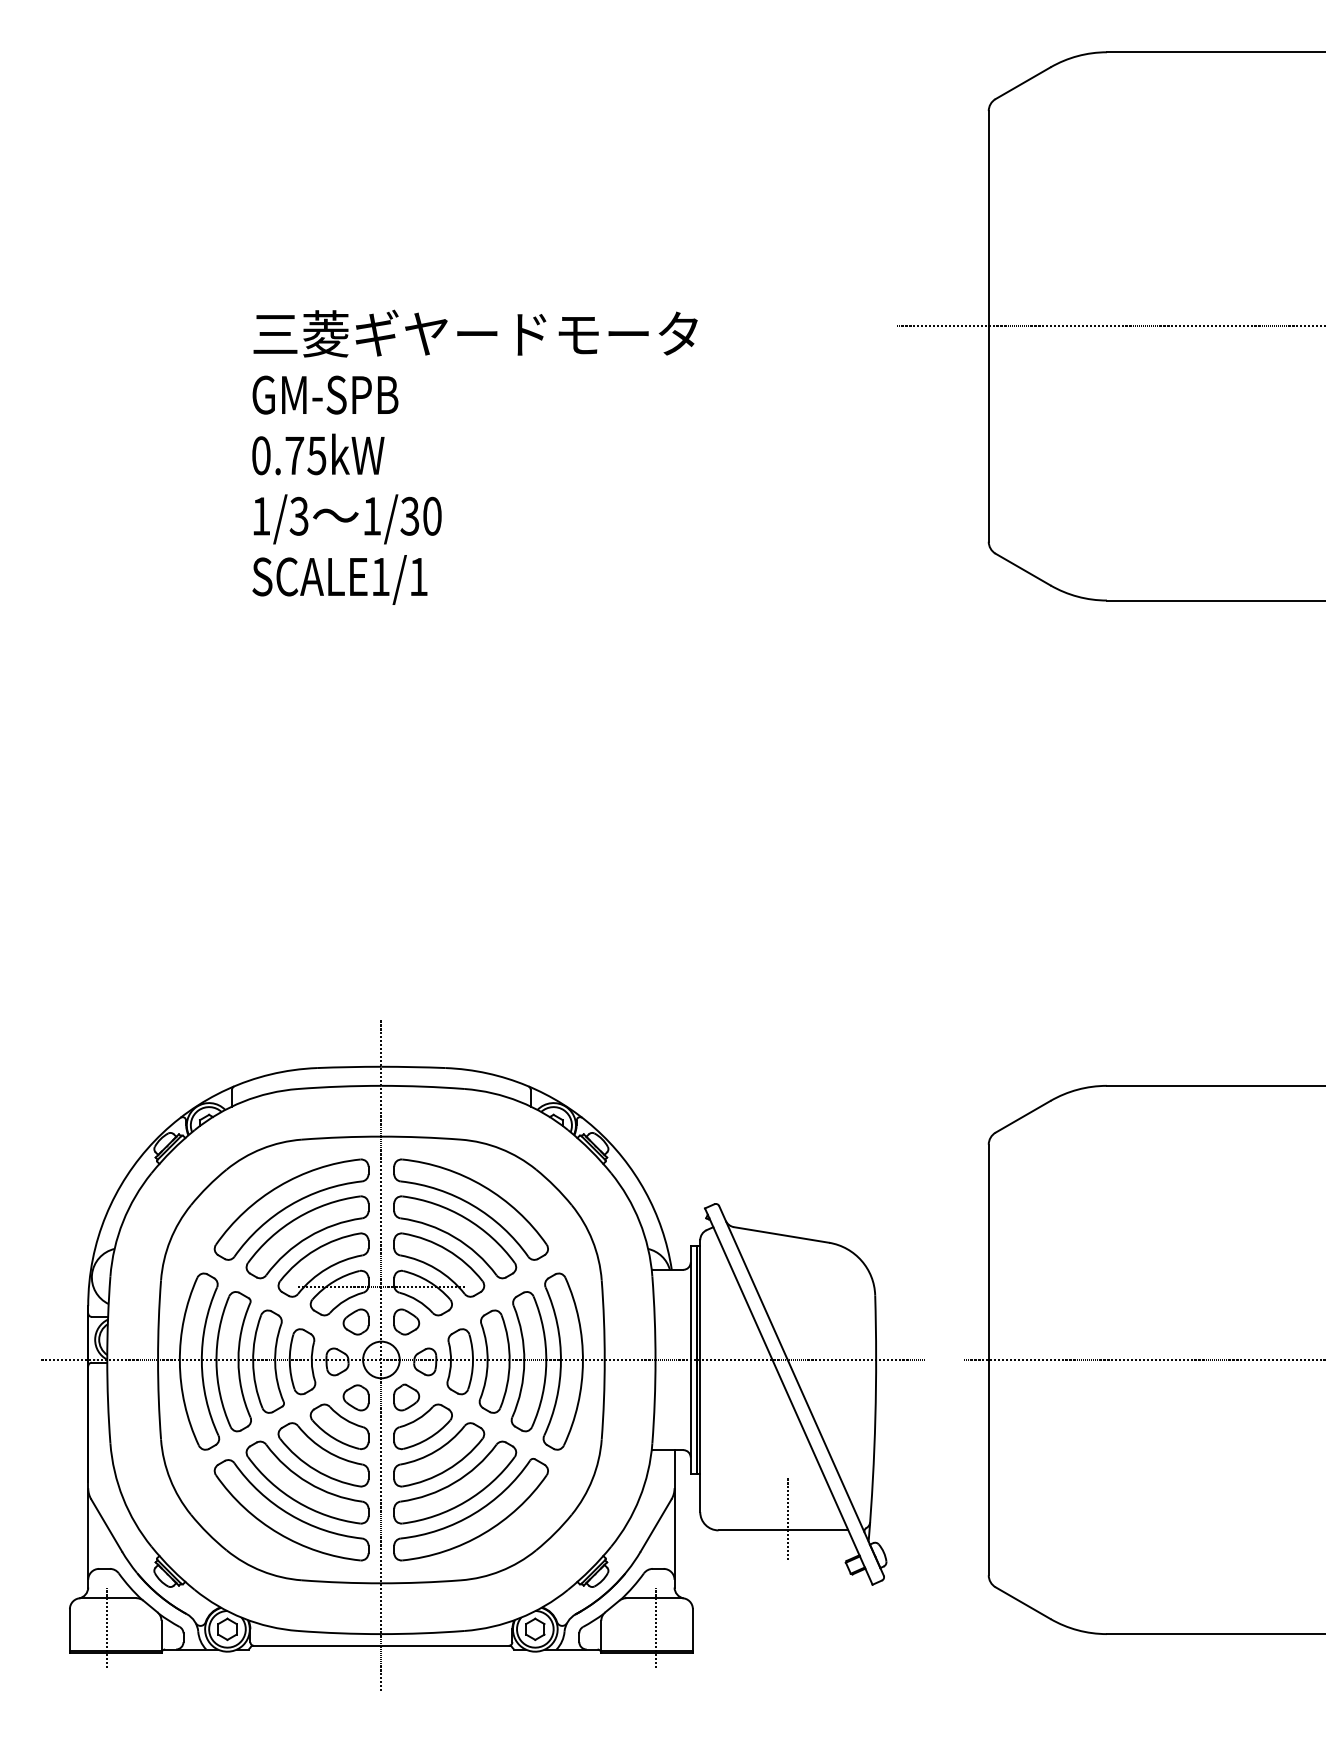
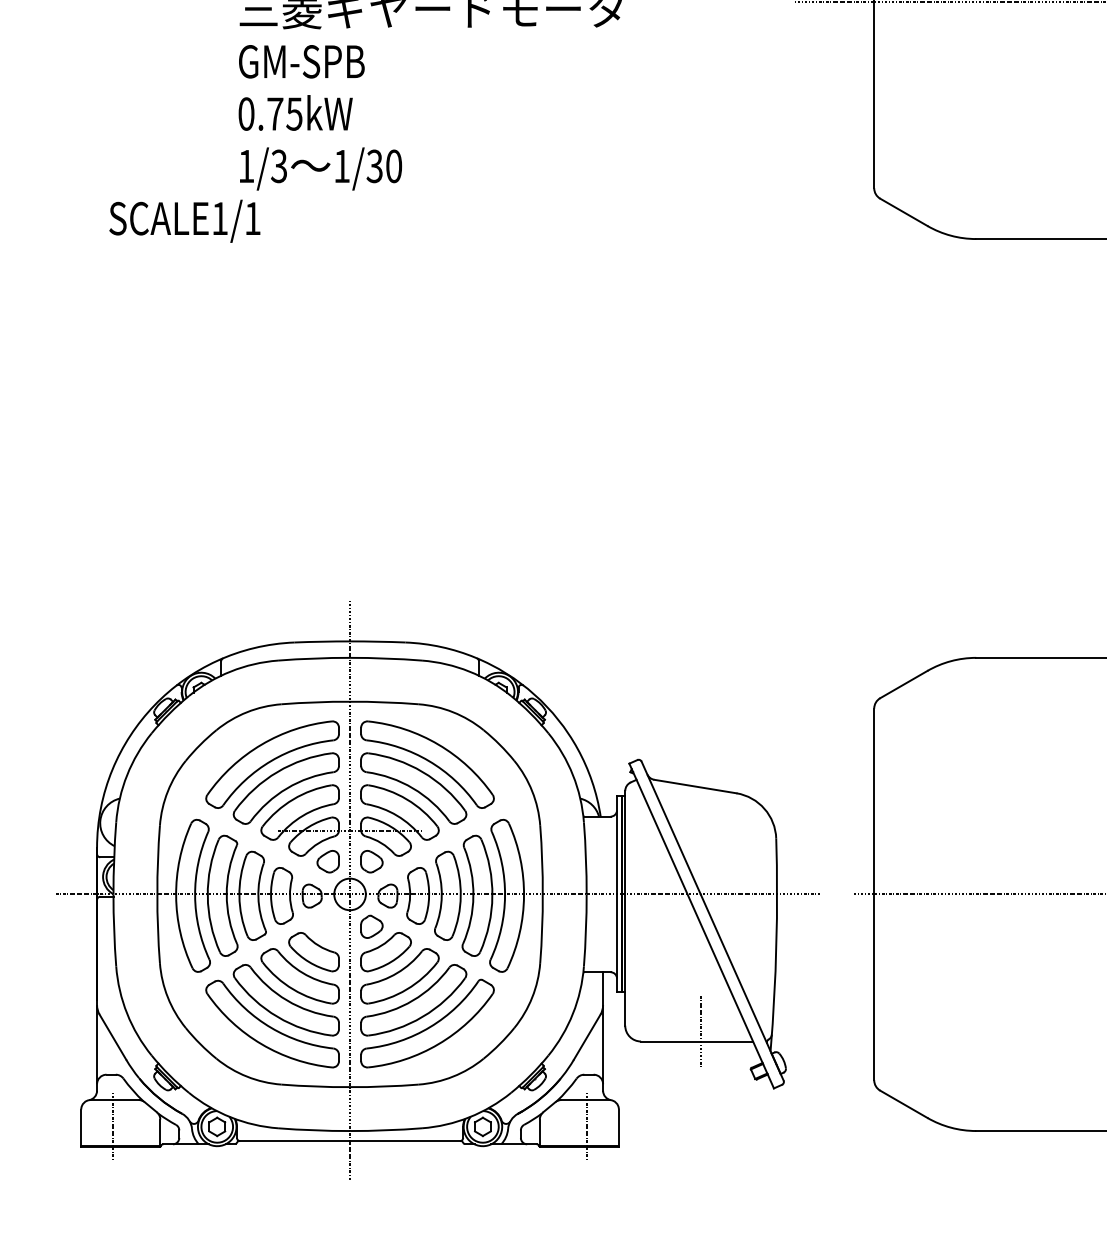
text: (339, 579) -> (184, 220), moved
part: (355, 1397) -> (327, 926), removed

